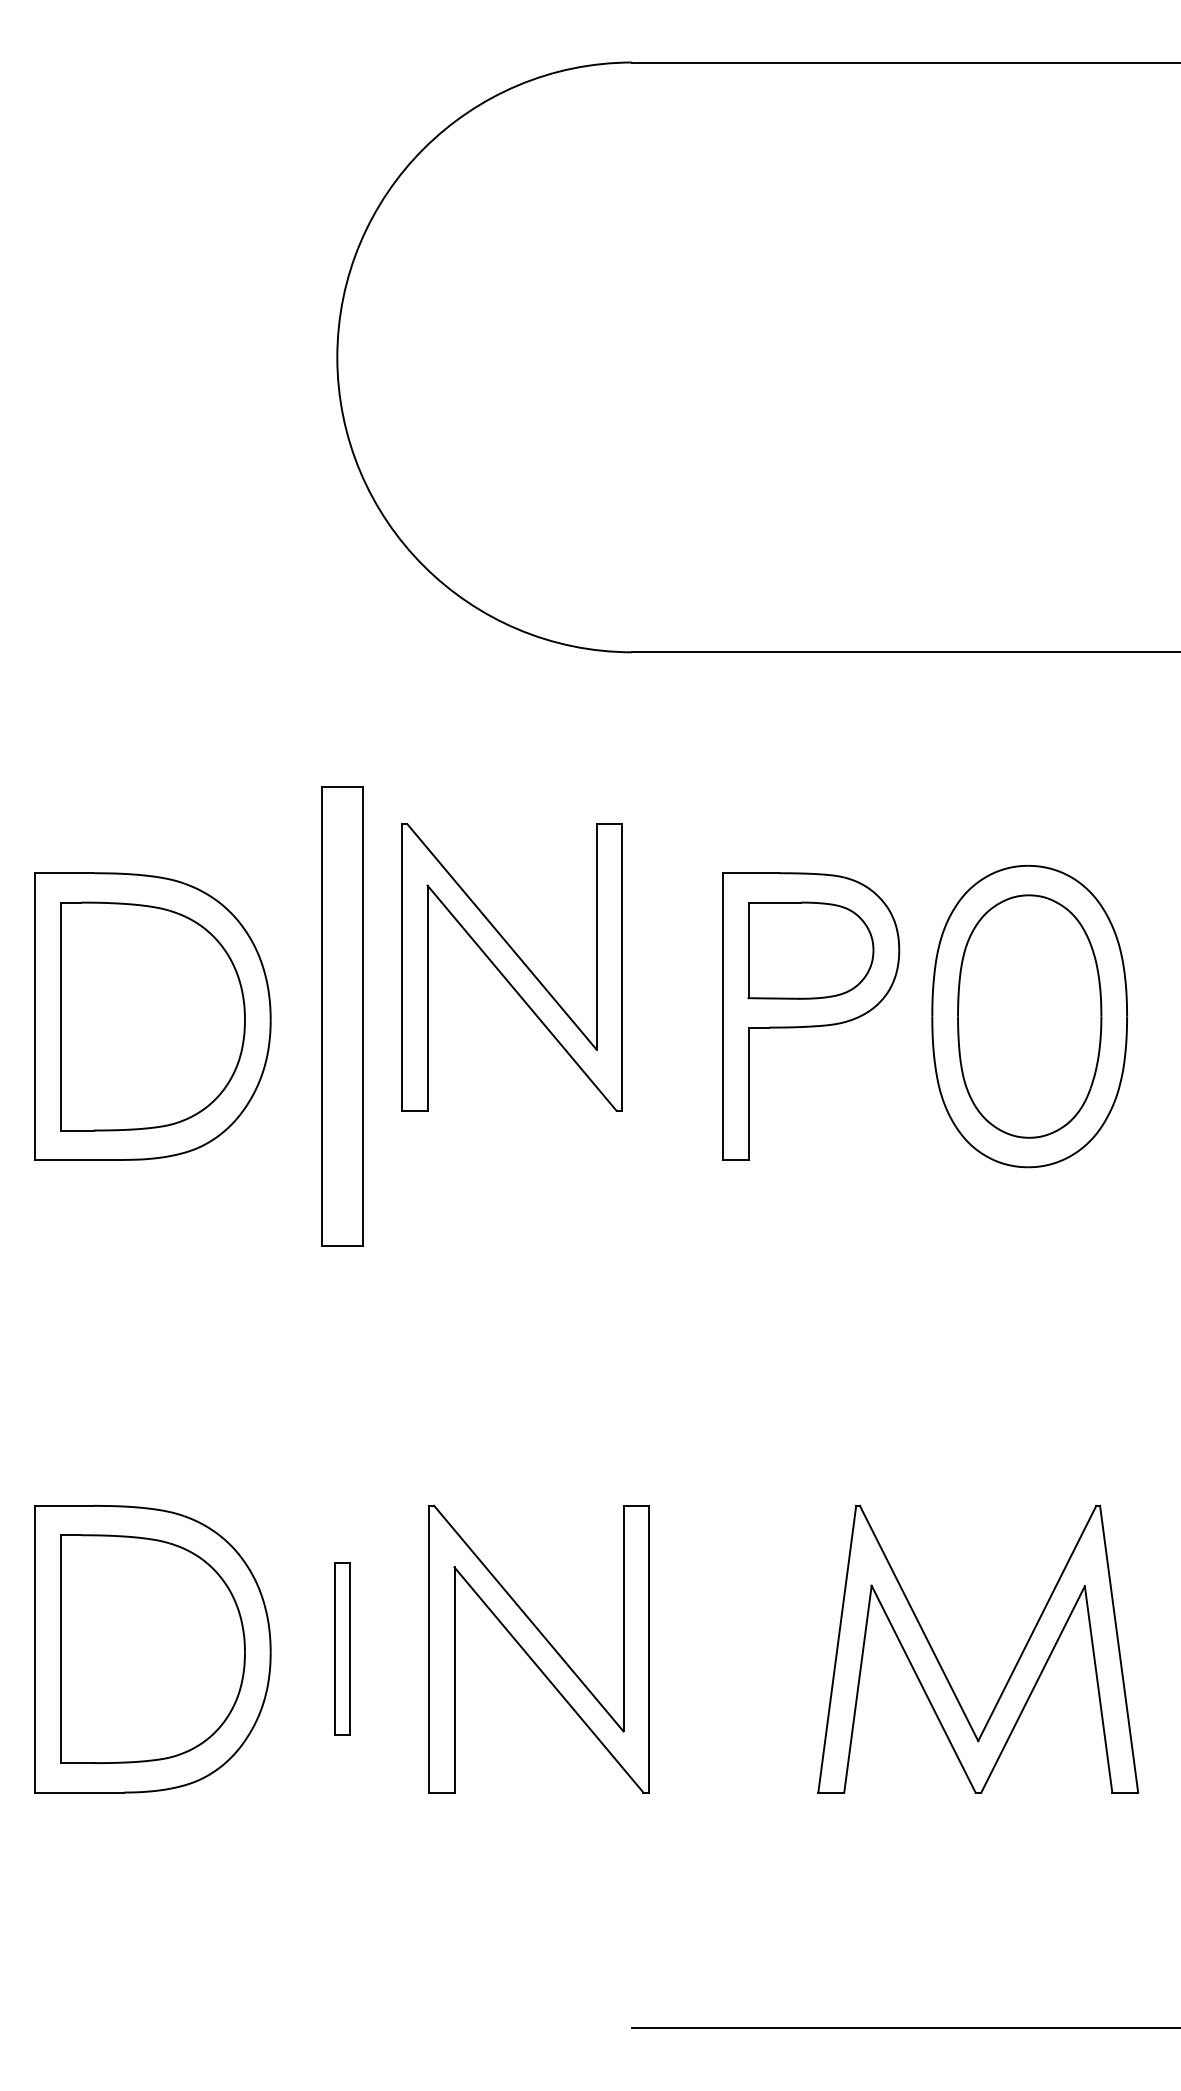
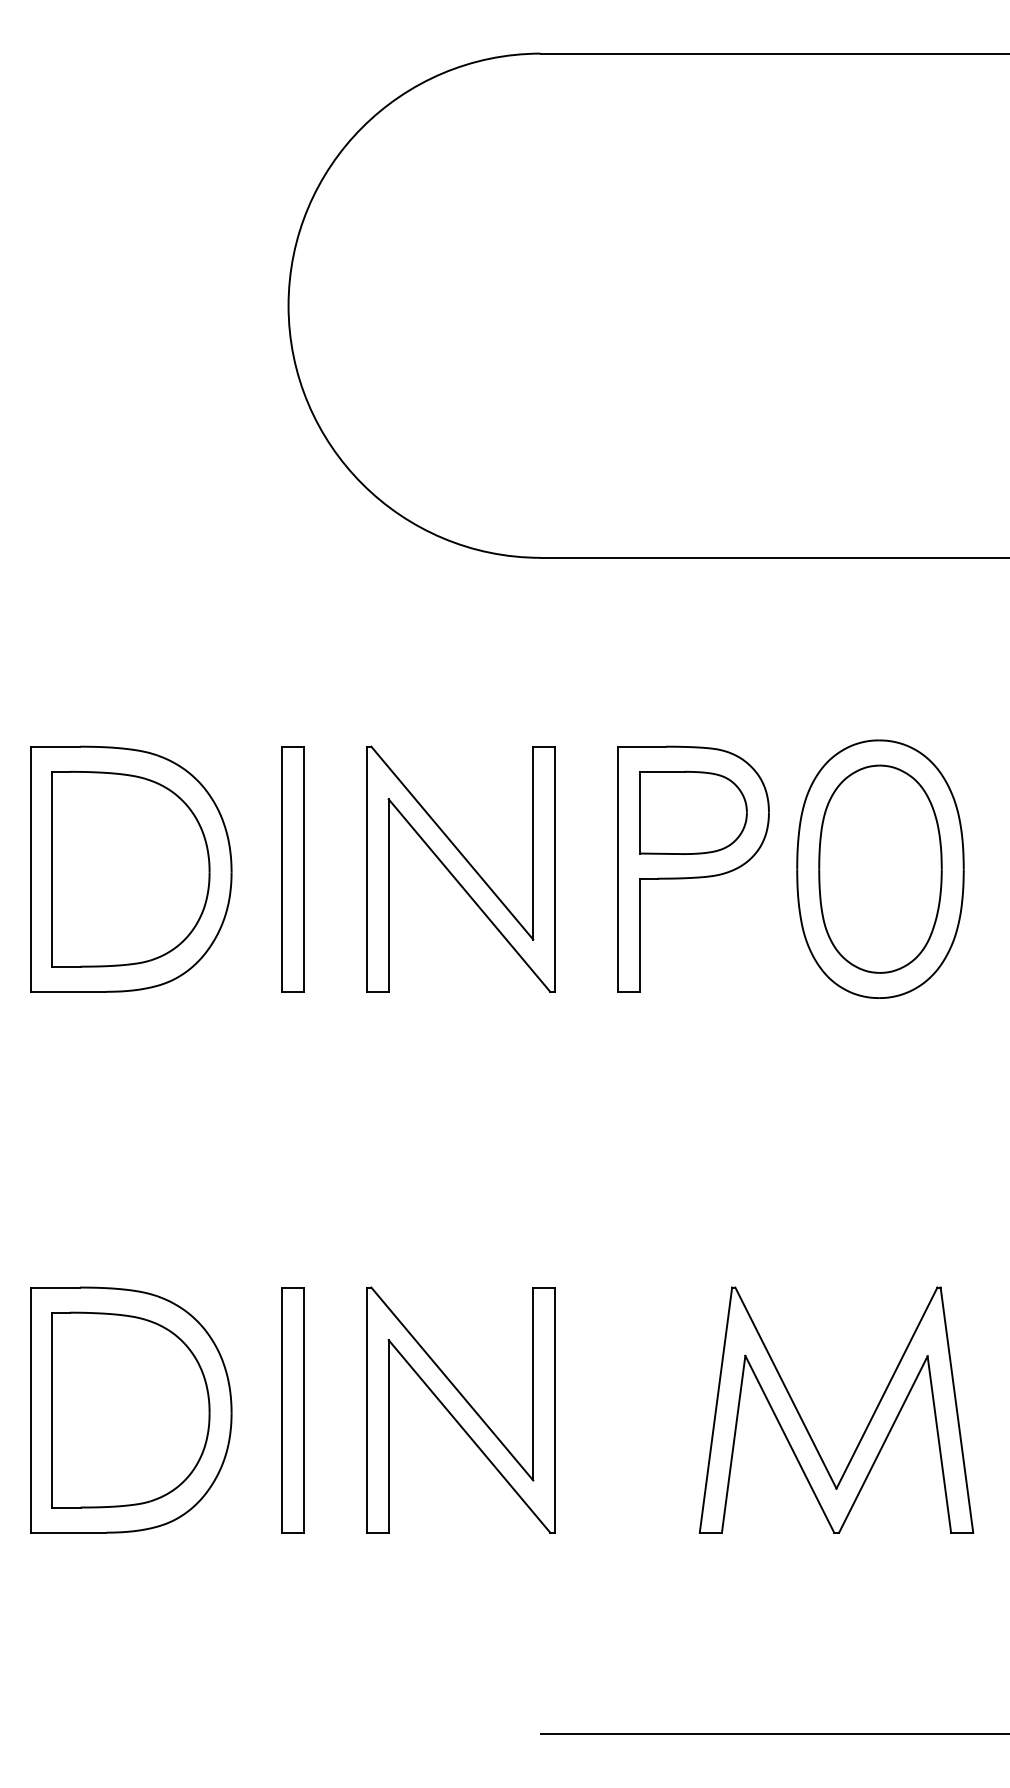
part: (511, 966) -> (460, 868), moved
part: (341, 1016) -> (292, 869), size x0.62
part: (341, 1649) -> (292, 1410), size x1.67

